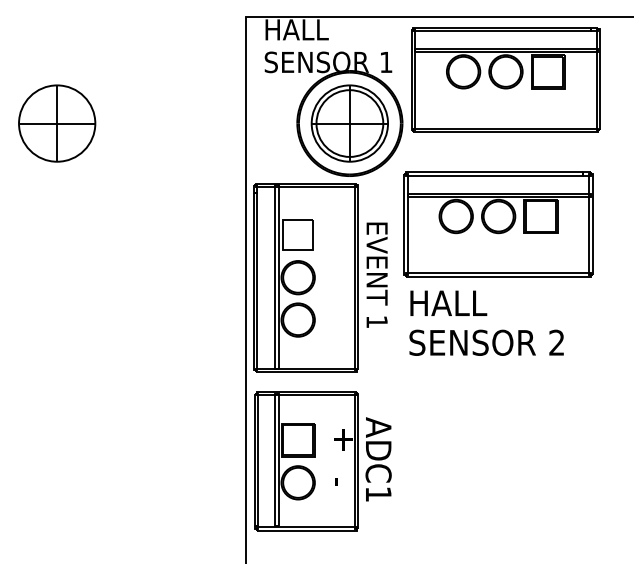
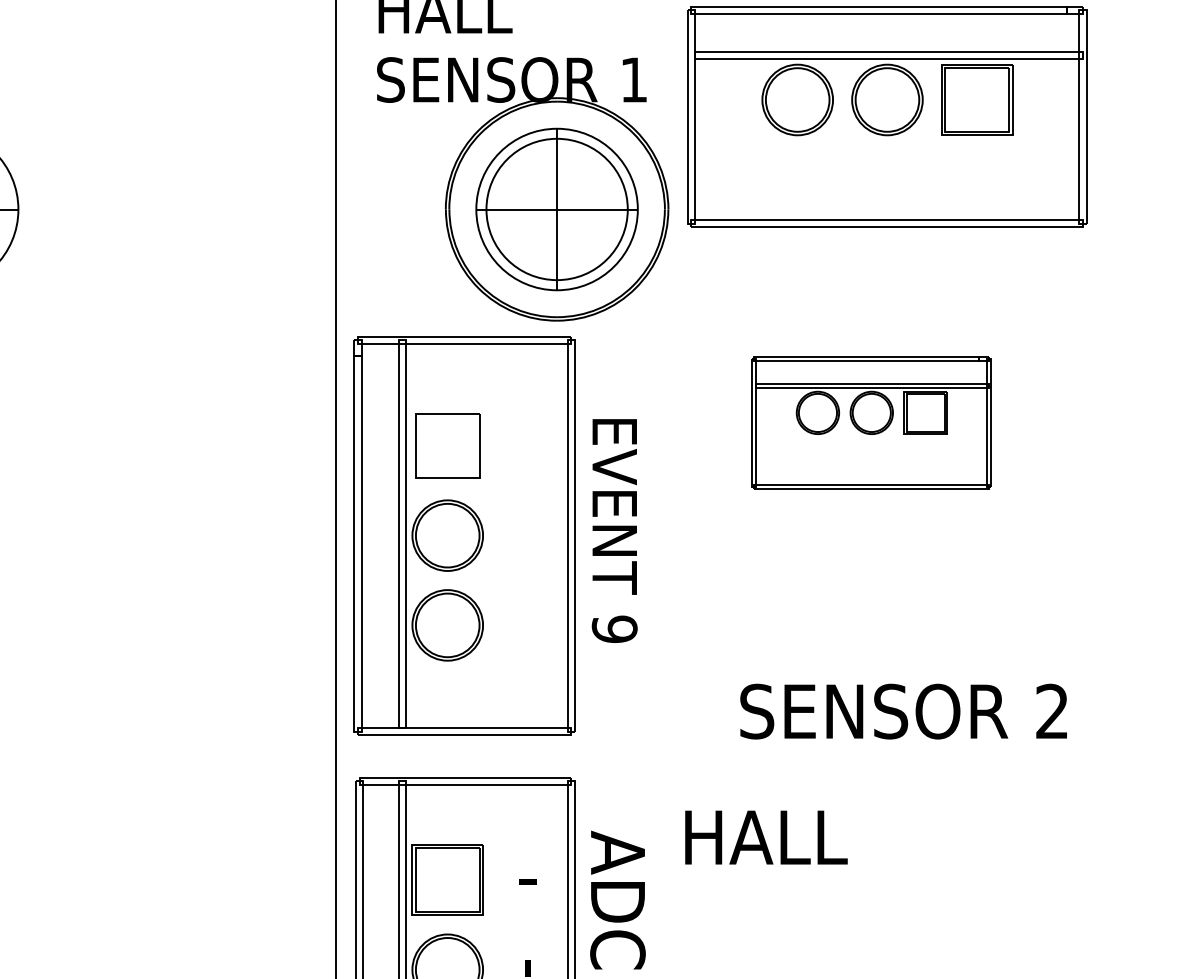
part: (498, 224) -> (871, 423), size x0.6
text: (448, 302) -> (765, 835), moved
text: (376, 321) -> (613, 628), 1 -> 9
text: (486, 342) -> (903, 710), moved
text: (342, 439) -> (541, 878), + -> -

